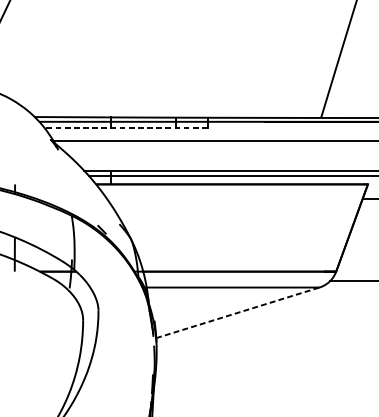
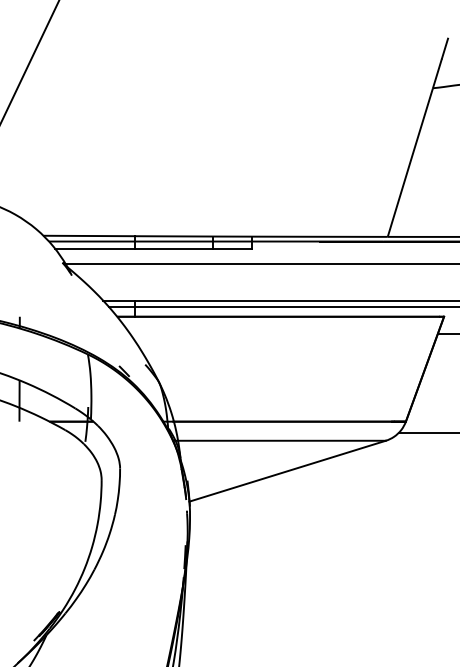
line: (125, 127) -> (152, 248), dashed -> solid
line: (237, 313) -> (287, 471), dashed -> solid

